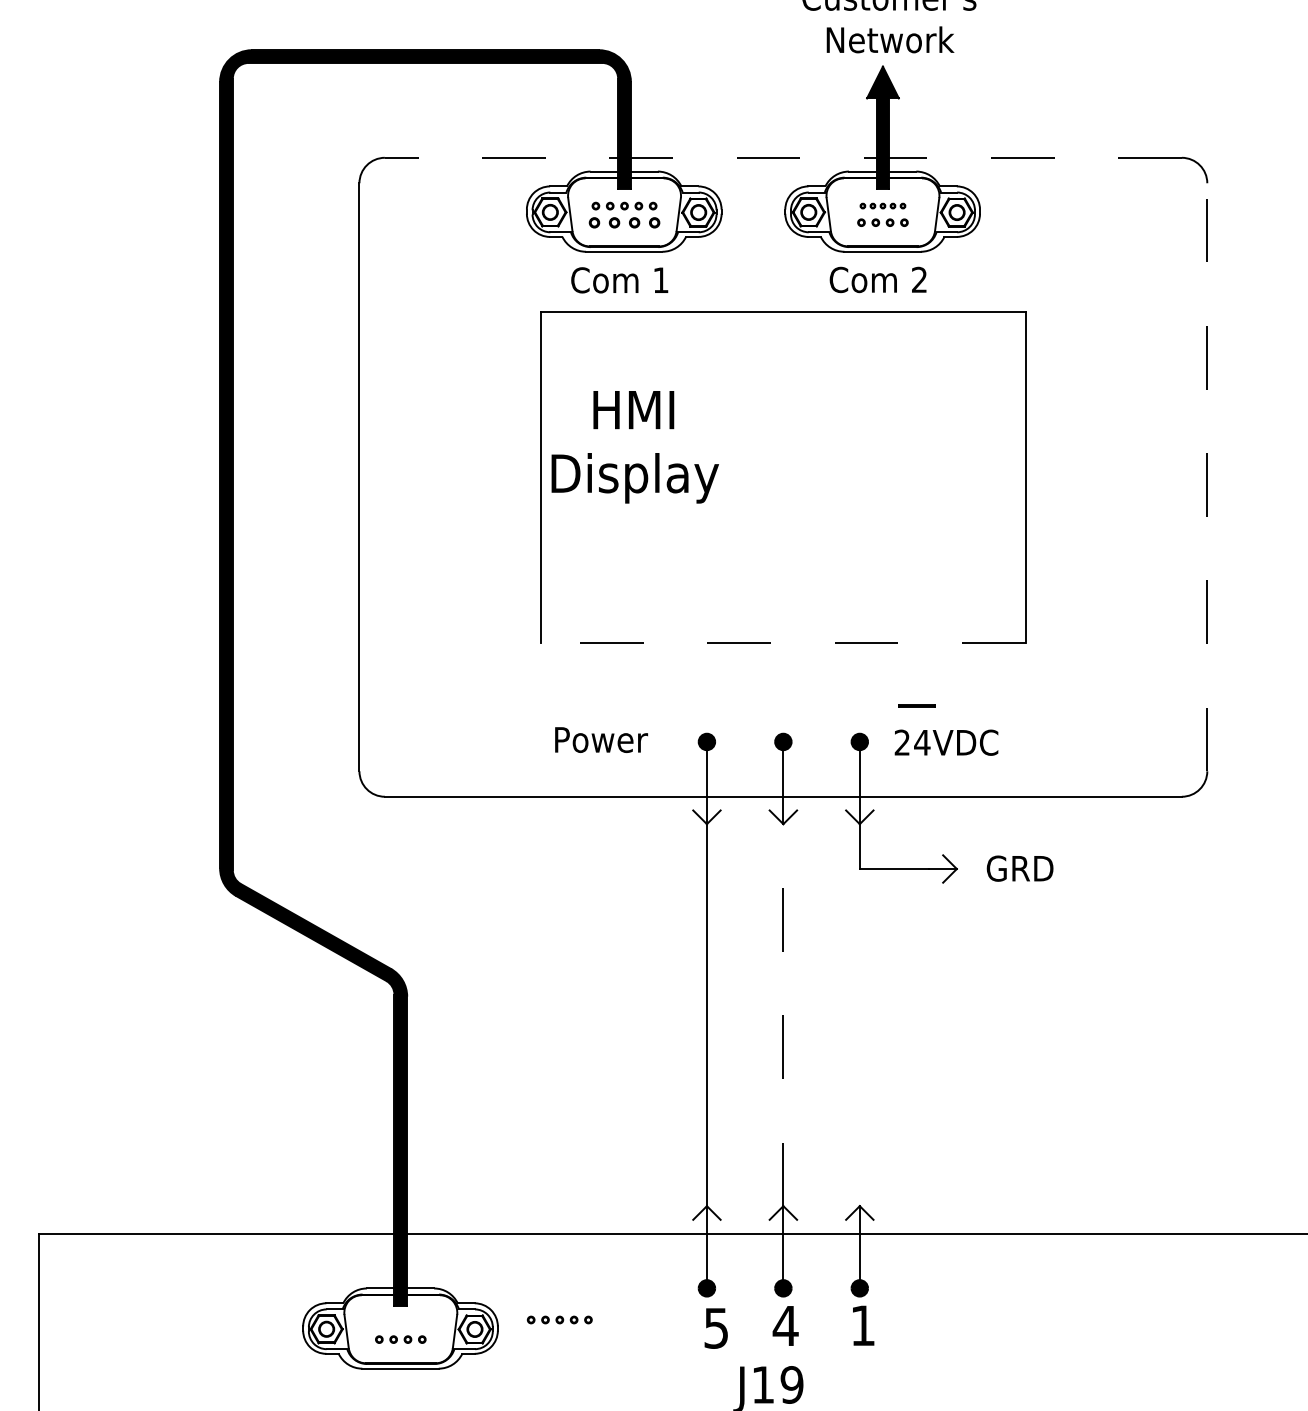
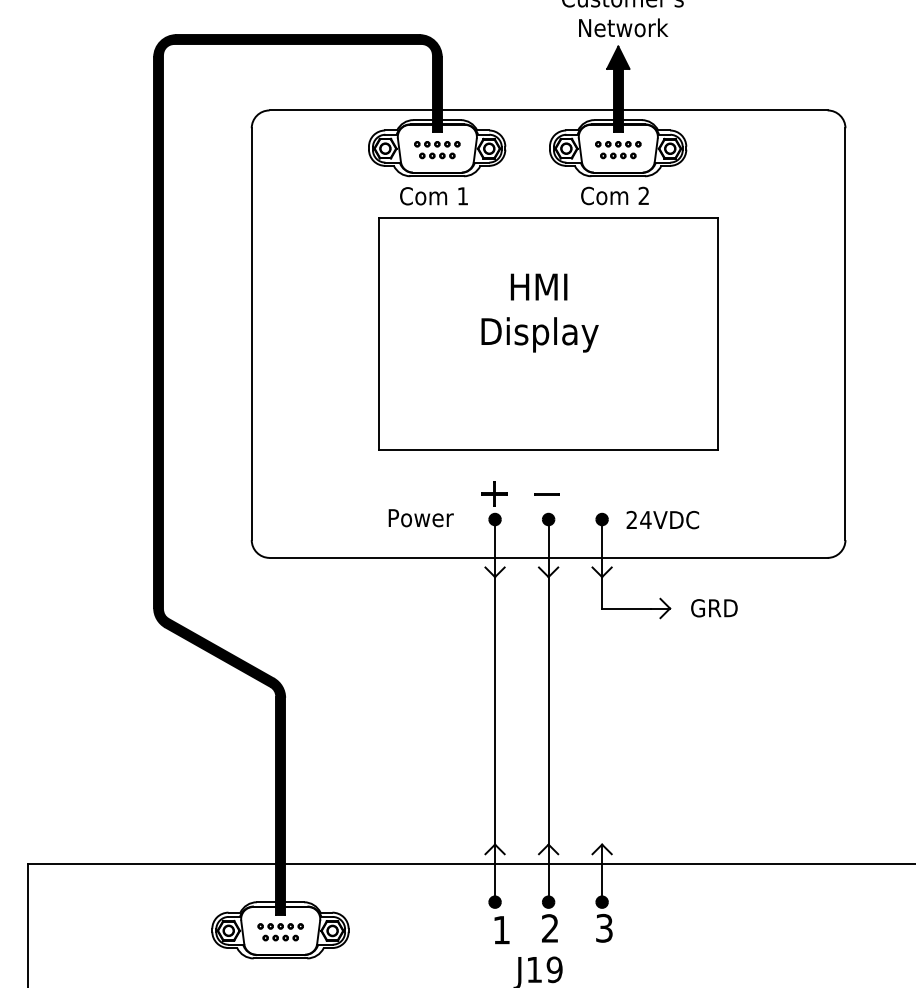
line: (782, 157) -> (547, 110), dashed -> solid
part: (882, 205) -> (618, 143), size x1.43
part: (624, 222) -> (437, 155), size x0.71
text: (634, 447) -> (539, 313), moved
line: (1207, 476) -> (845, 333), dashed -> solid
line: (782, 642) -> (547, 449), dashed -> solid
part: (706, 705) -> (494, 494), added
line: (916, 705) -> (546, 494), moved
line: (783, 1015) -> (548, 711), dashed -> solid
part: (559, 1319) -> (280, 926), moved
text: (785, 1325) -> (550, 928), 4 -> 2
text: (862, 1325) -> (604, 928), 1 -> 3
text: (715, 1328) -> (501, 930), 5 -> 1

